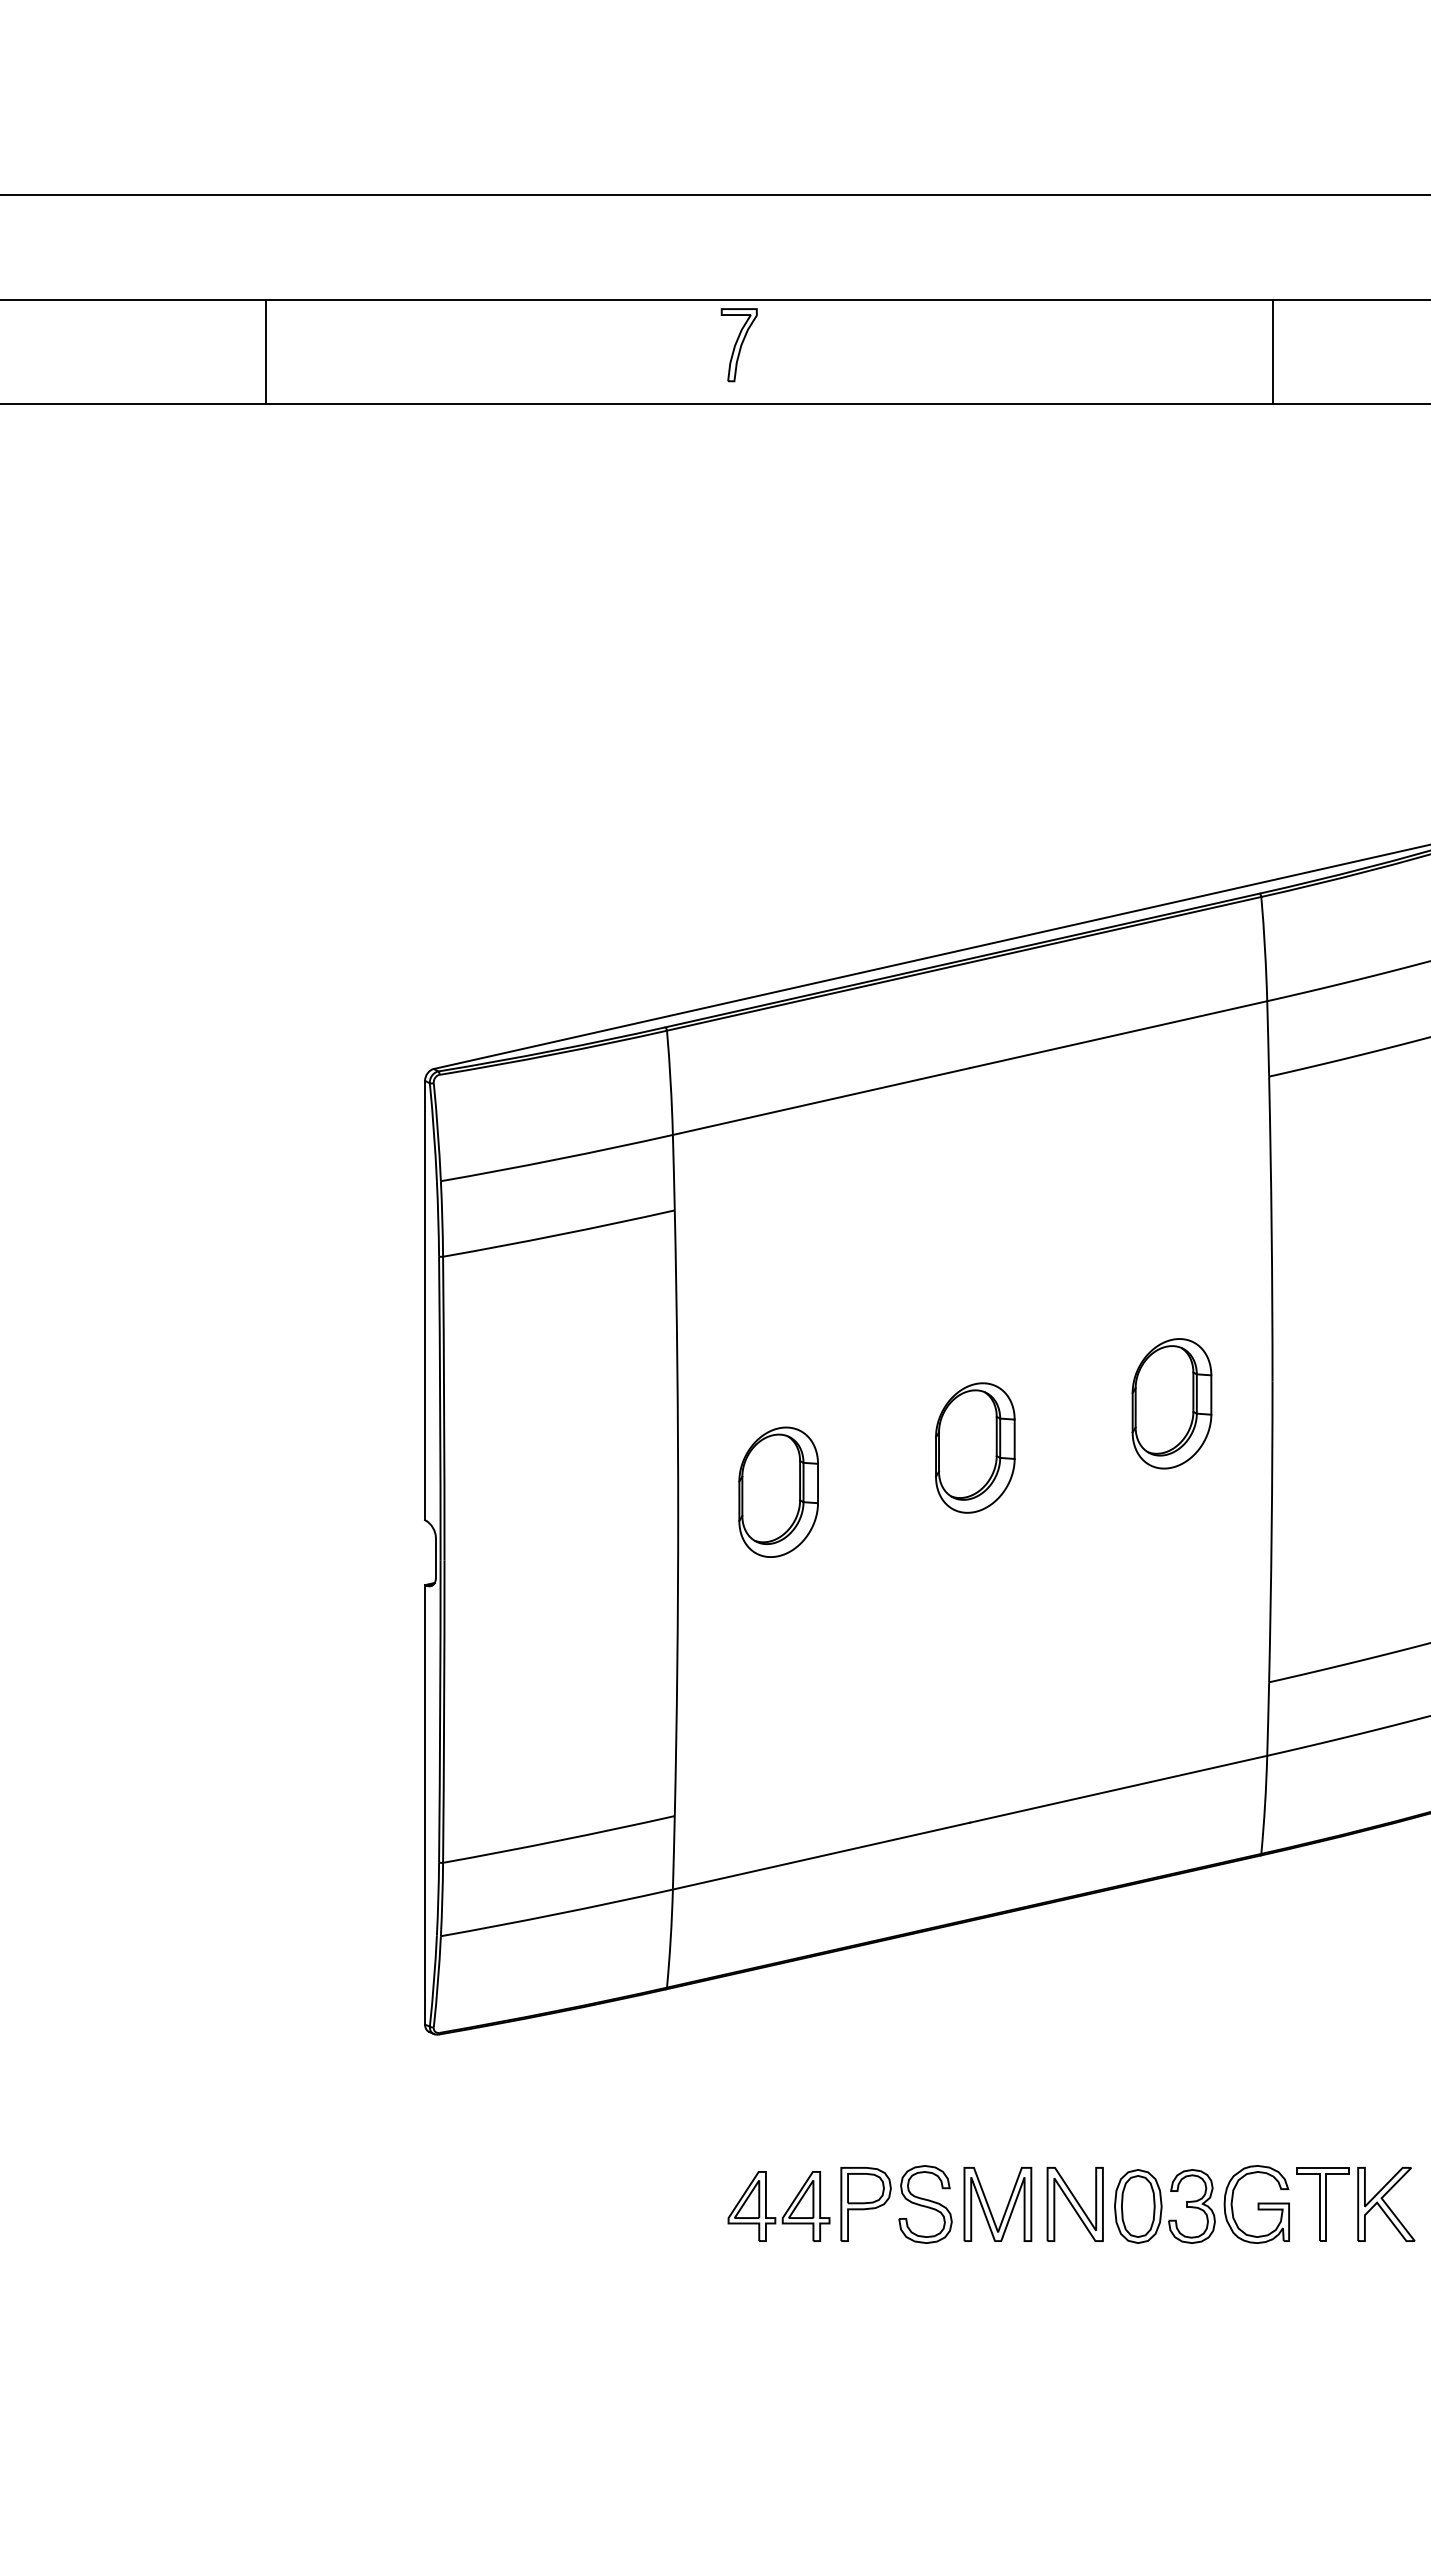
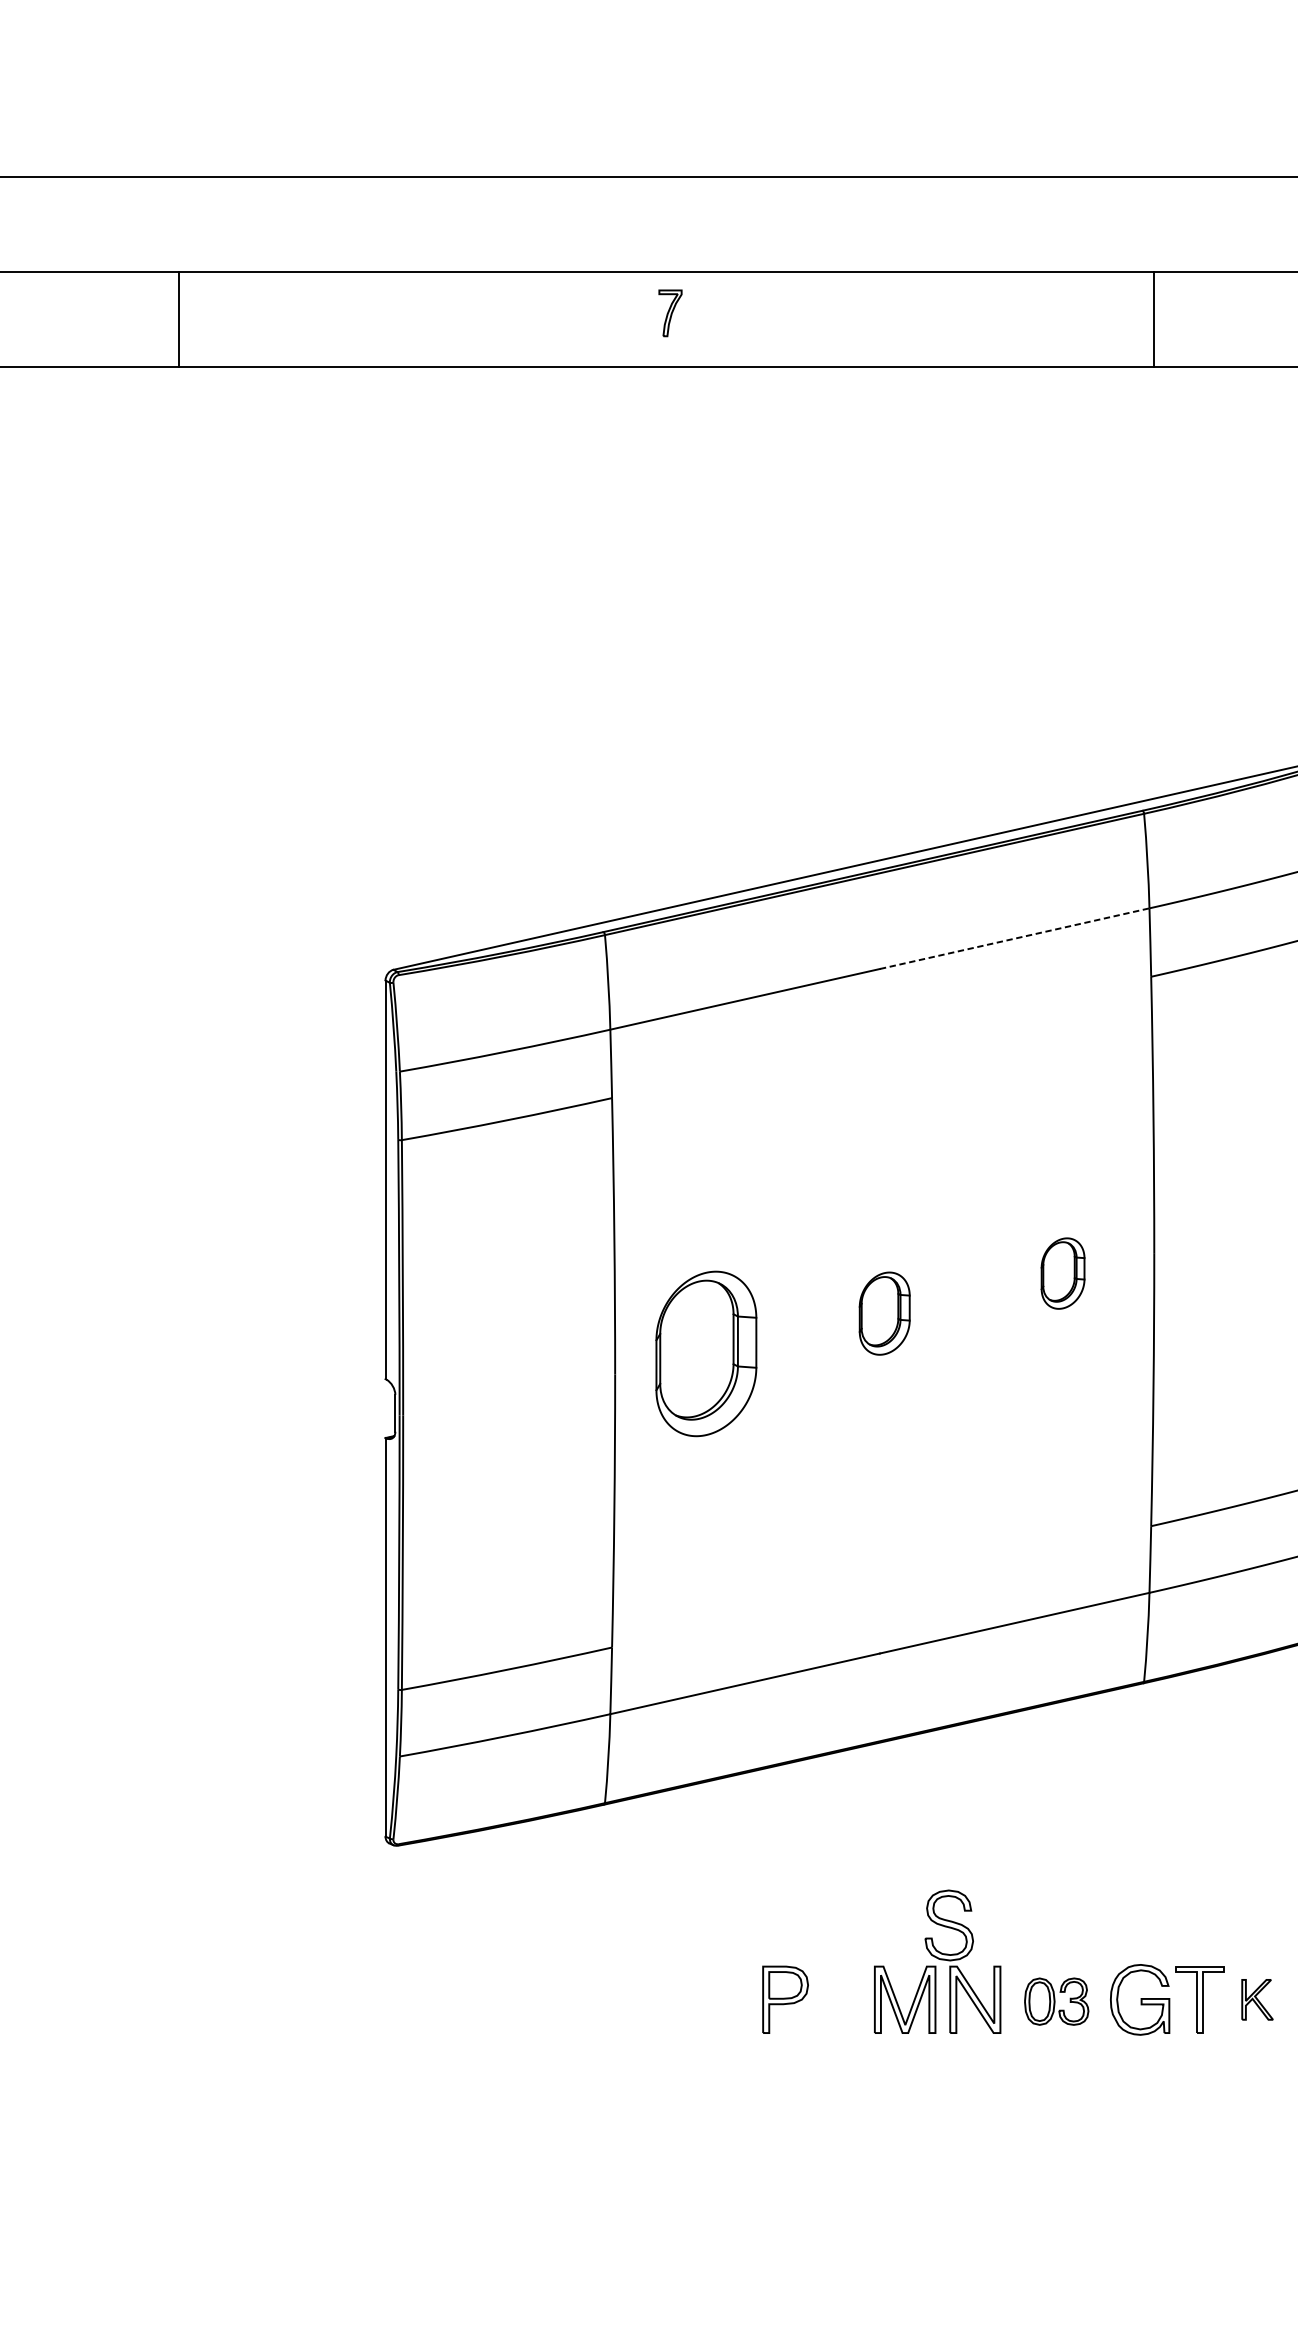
part: (738, 345) -> (669, 313), size x0.7
line: (265, 351) -> (179, 319), moved
line: (1119, 1034) -> (1015, 938), solid -> dashed
part: (1171, 1403) -> (1062, 1273), size x0.6
part: (975, 1447) -> (884, 1313), size x0.7
part: (778, 1491) -> (706, 1353), size x1.4
part: (925, 2204) -> (949, 1925), moved
part: (1386, 2204) -> (1257, 1999), size x0.6
part: (1164, 2206) -> (1056, 2001), size x0.7
part: (785, 2211) -> (712, 2006), removed

